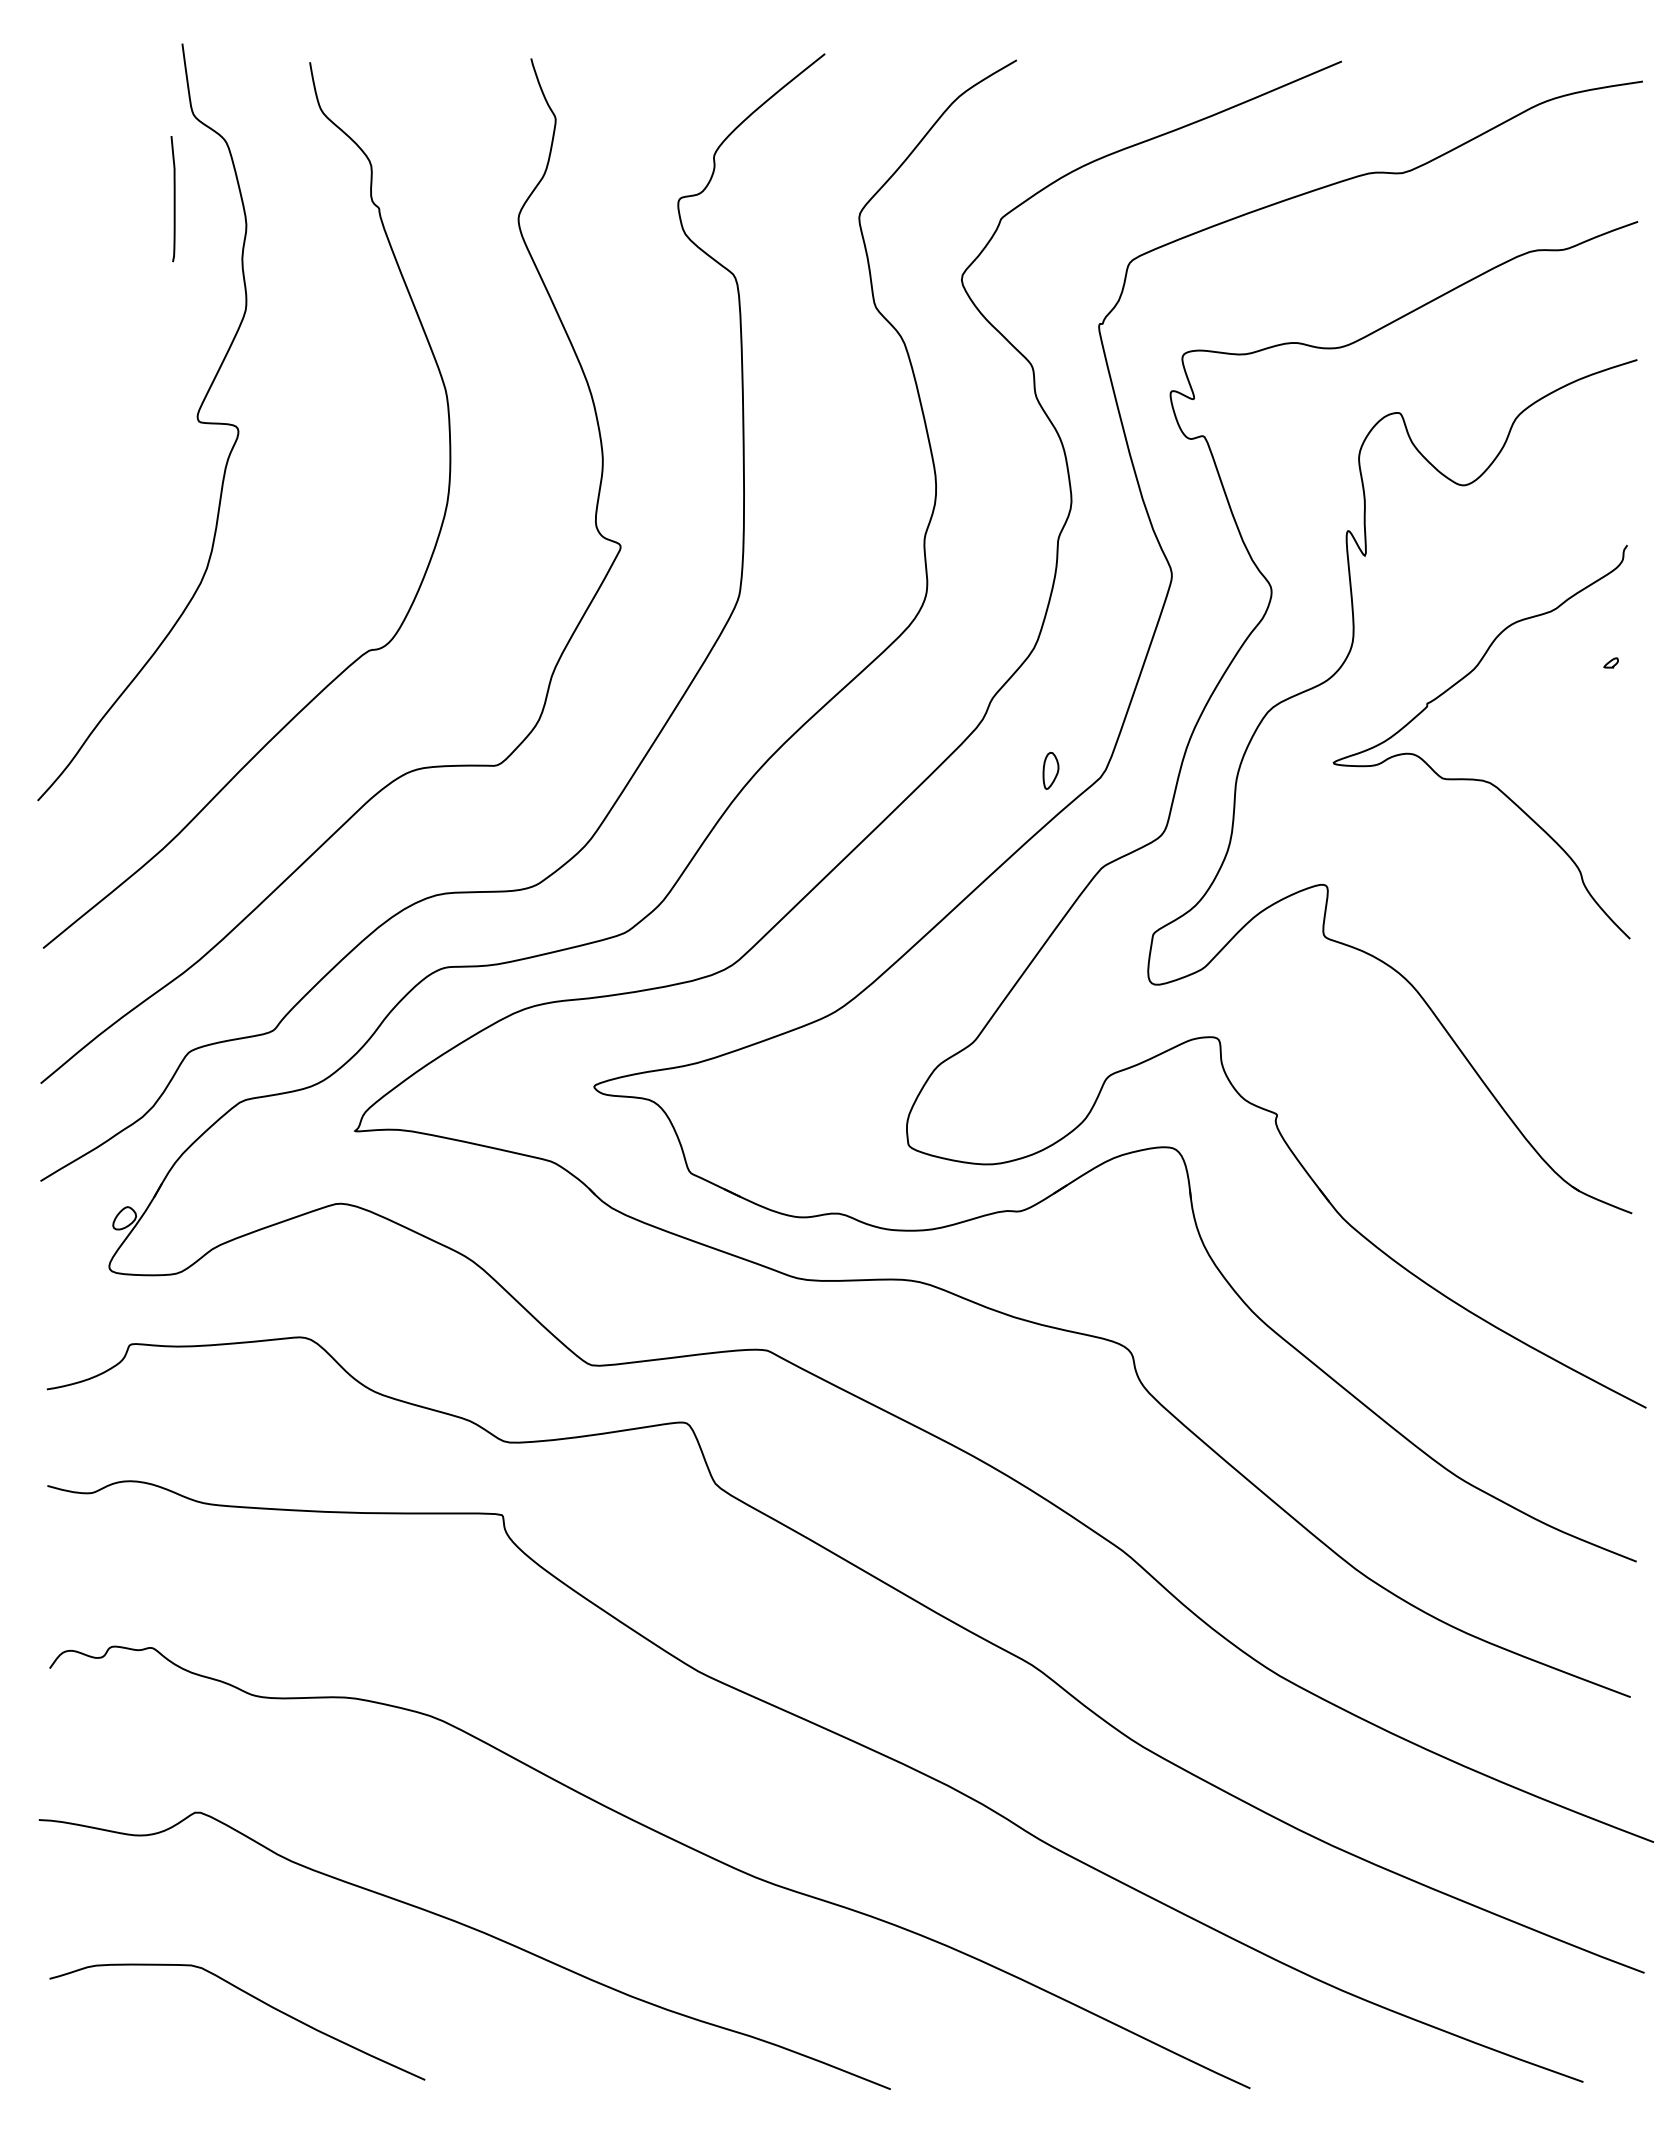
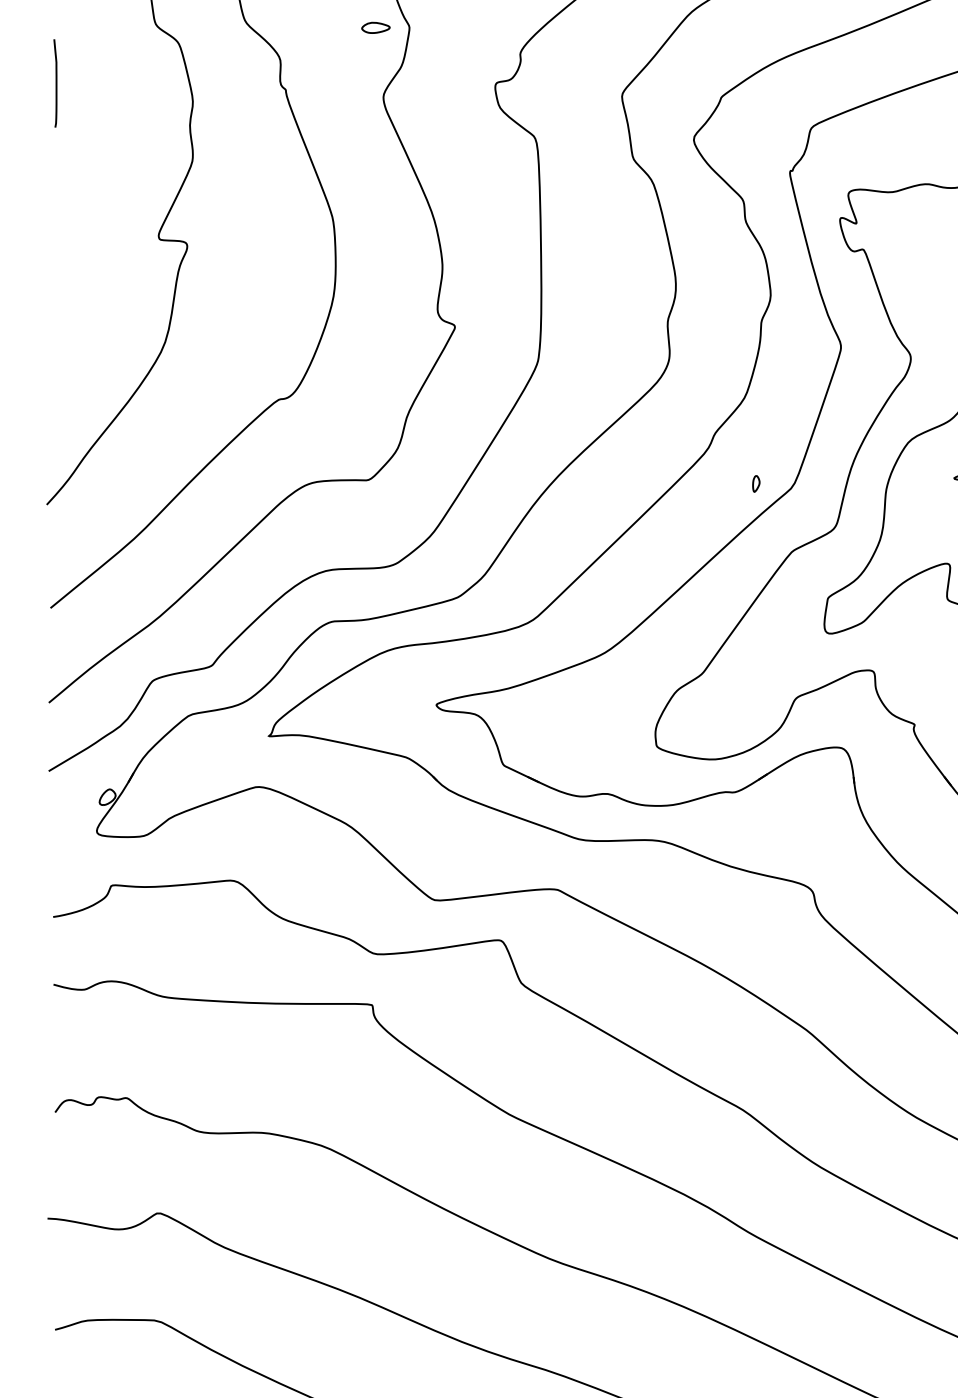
part: (507, 119) -> (375, 27), added
curve: (173, 199) -> (55, 83), moved
part: (1050, 770) -> (755, 483), size x0.62

